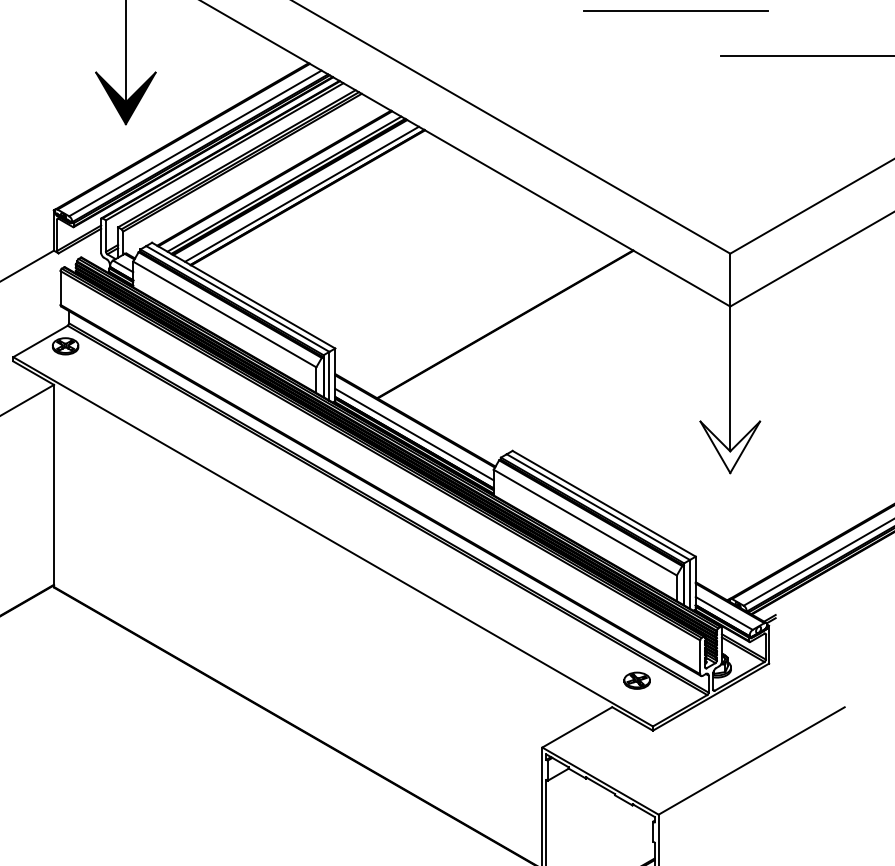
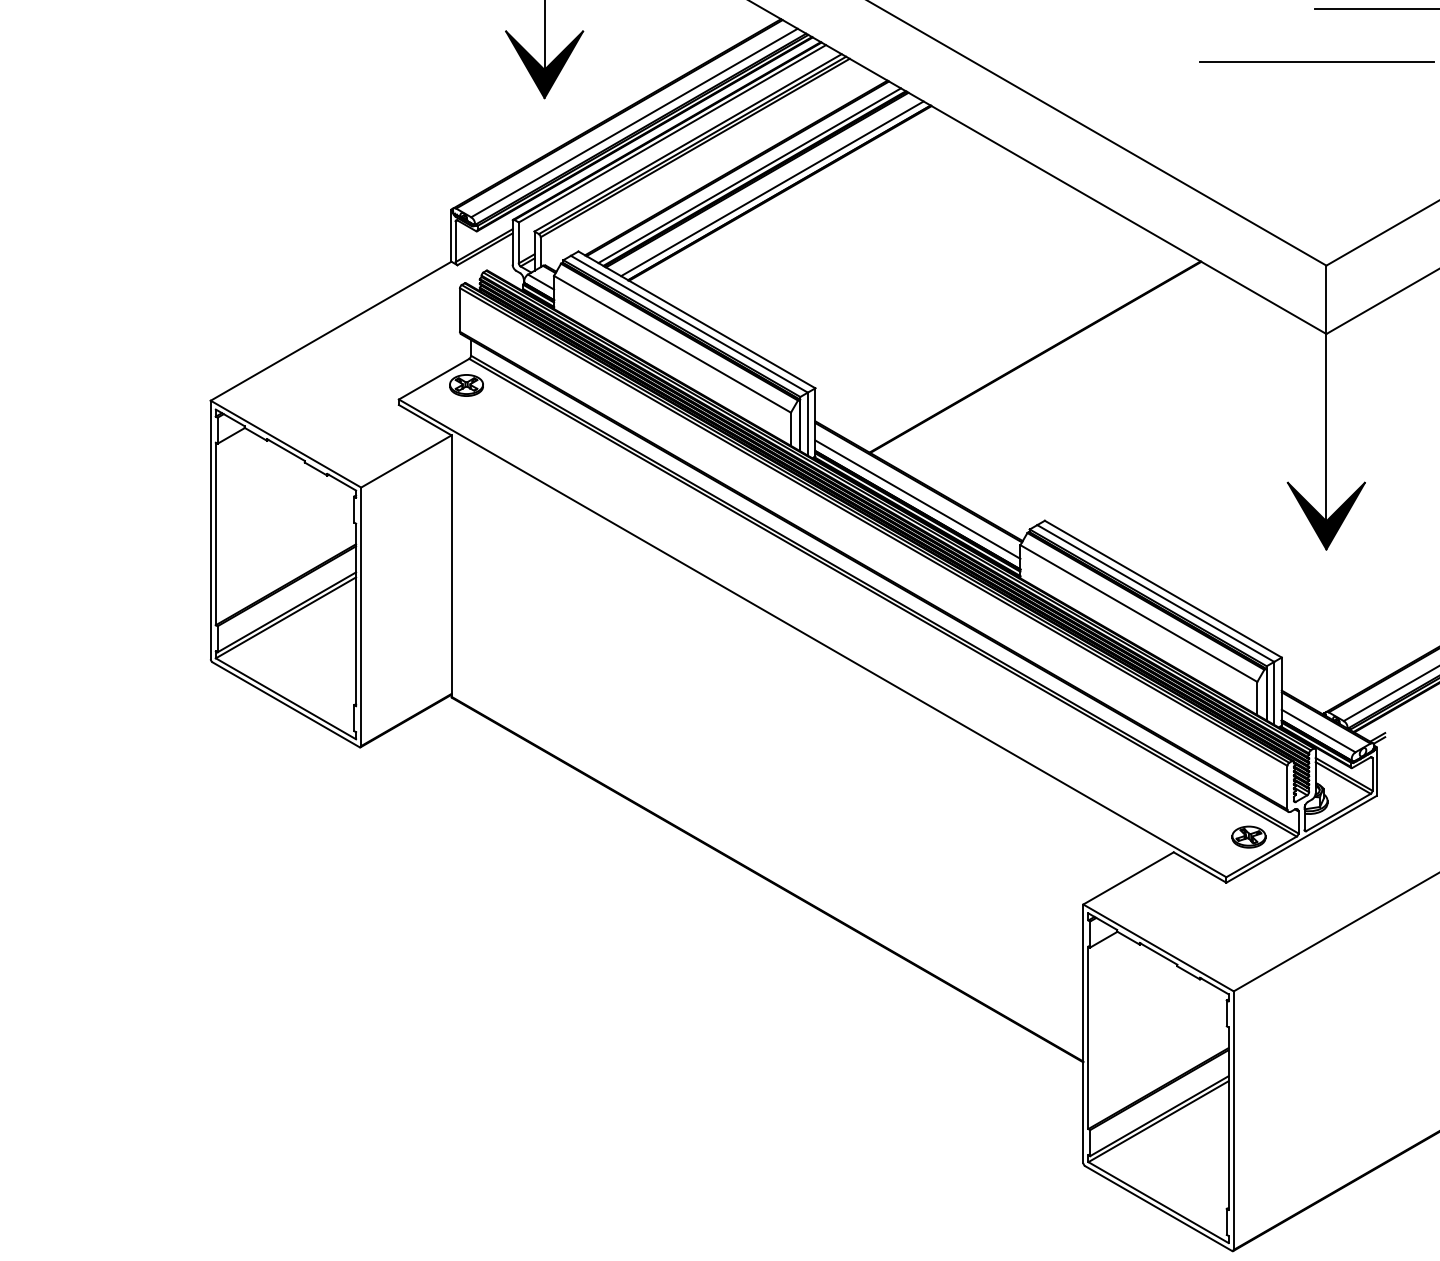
line: (722, 95) -> (1316, 61), added
fill: (730, 446) -> (1326, 515), added
part: (636, 680) -> (1248, 836), moved

